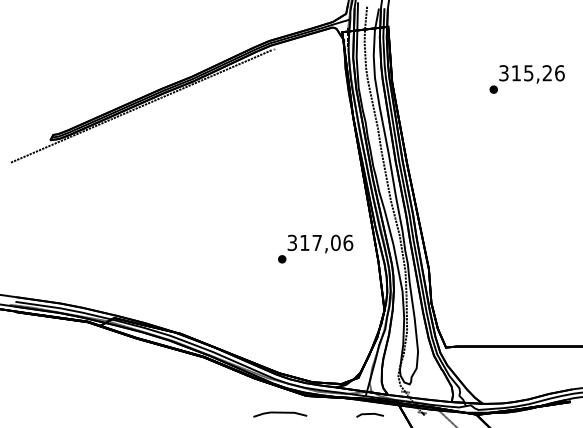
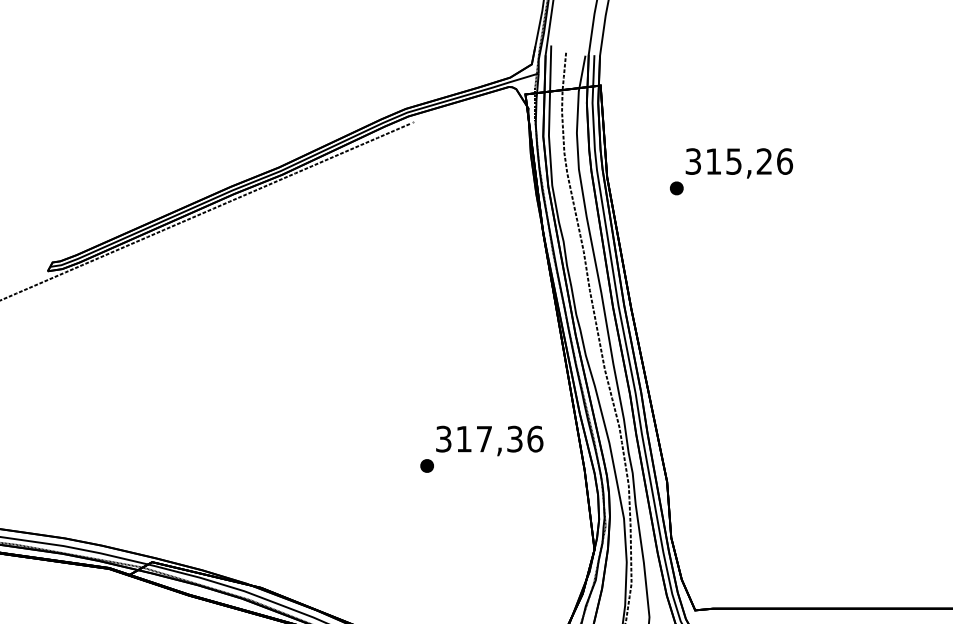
text: (526, 79) -> (730, 171), moved
text: (335, 242) -> (514, 438), 317,06 -> 317,36

